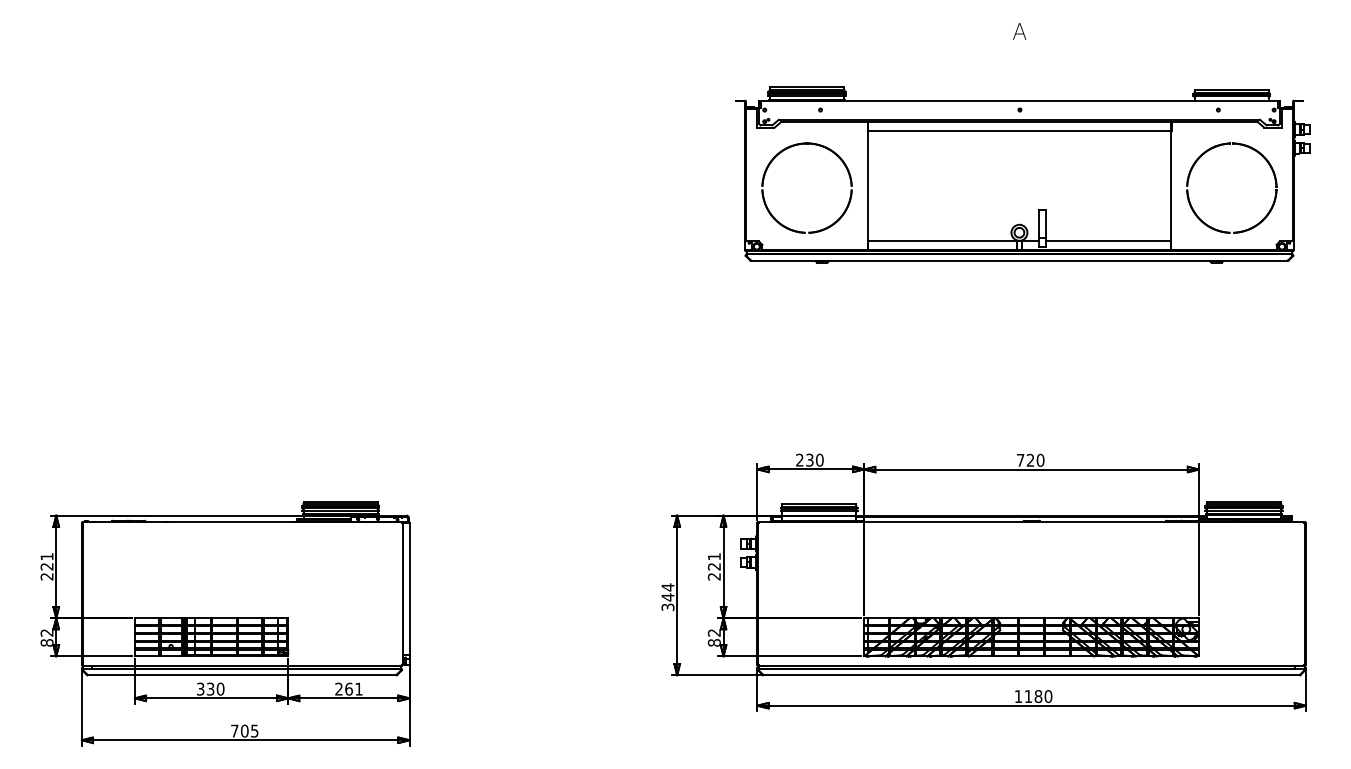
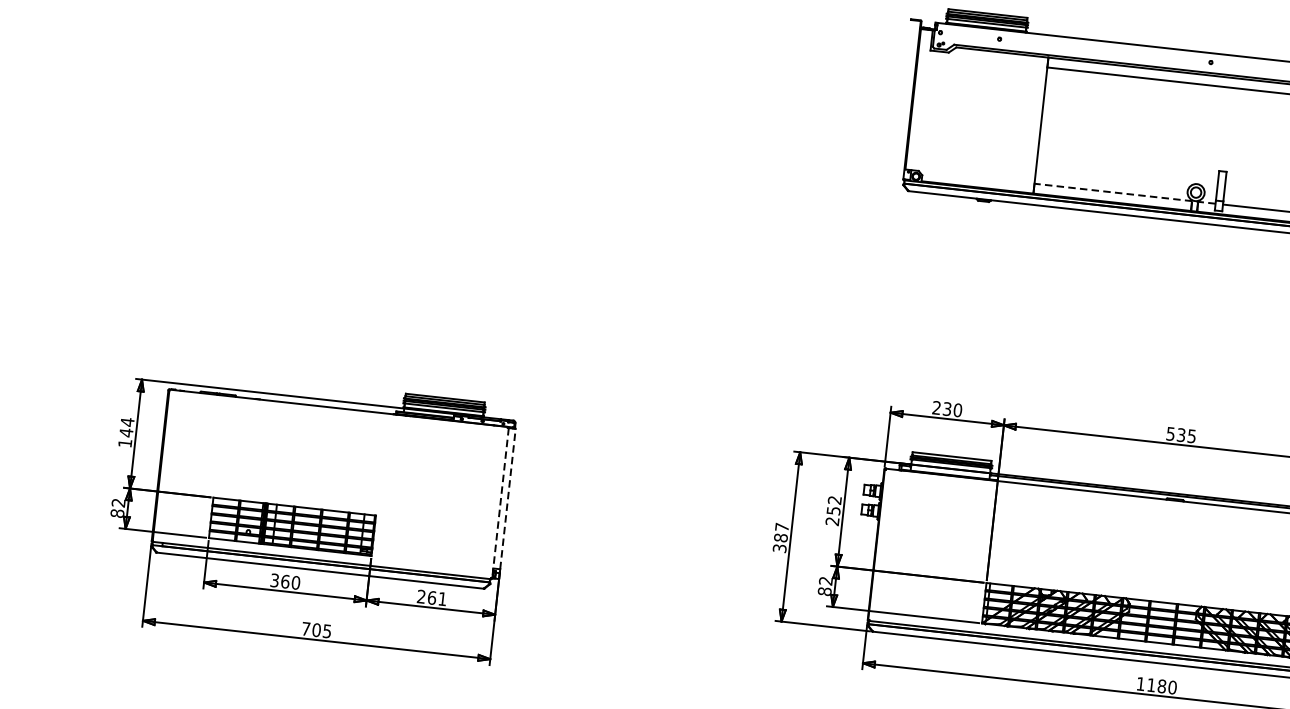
part: (776, 157) -> (947, 84), removed
line: (952, 241) -> (1124, 194), solid -> dashed
text: (1030, 459) -> (1181, 434), 720 -> 535
text: (713, 561) -> (833, 505), 221 -> 252
text: (46, 566) -> (125, 432), 221 -> 144
line: (409, 588) -> (507, 498), solid -> dashed
text: (667, 592) -> (780, 532), 344 -> 387
line: (403, 593) -> (501, 502), solid -> dashed
text: (210, 688) -> (285, 580), 330 -> 360

